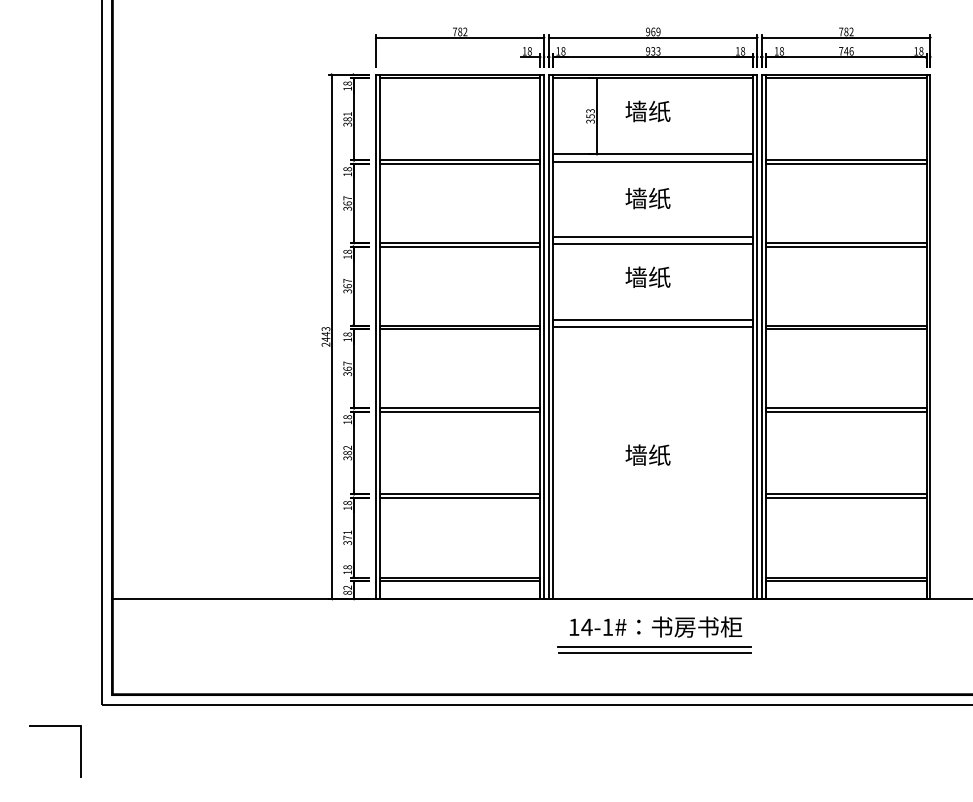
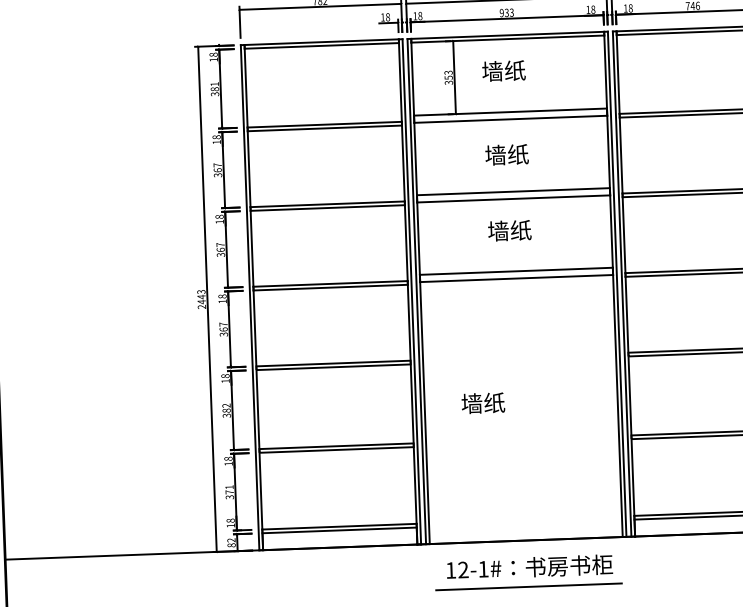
text: (647, 454) -> (482, 402), moved
text: (586, 626) -> (462, 569), 14-1# -> 12-1#
line: (654, 652) -> (529, 591), removed

